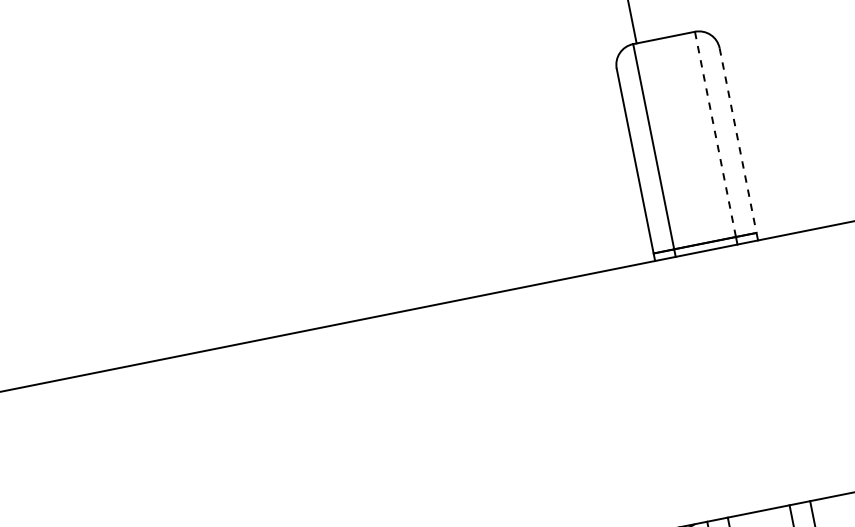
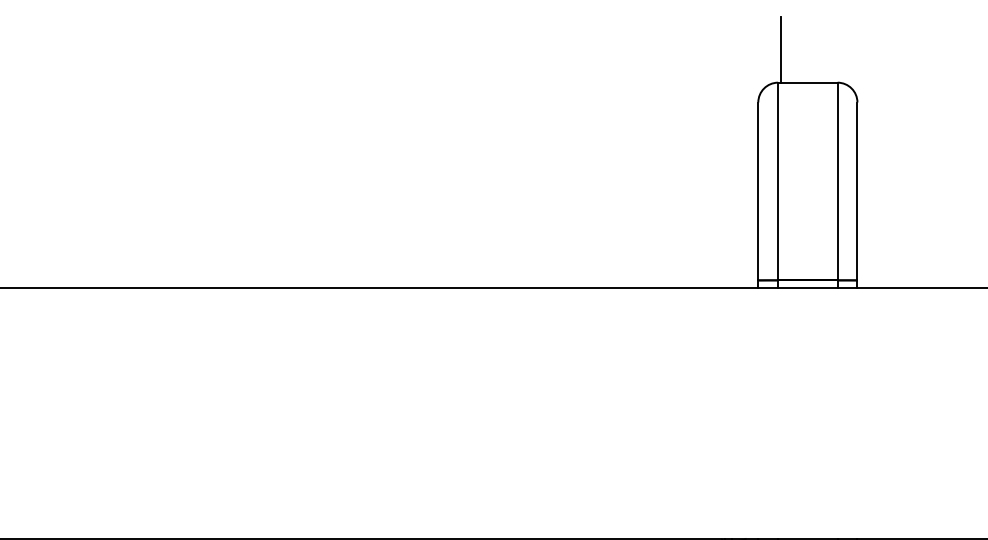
line: (715, 134) -> (837, 181), dashed -> solid
line: (738, 140) -> (857, 191), dashed -> solid

